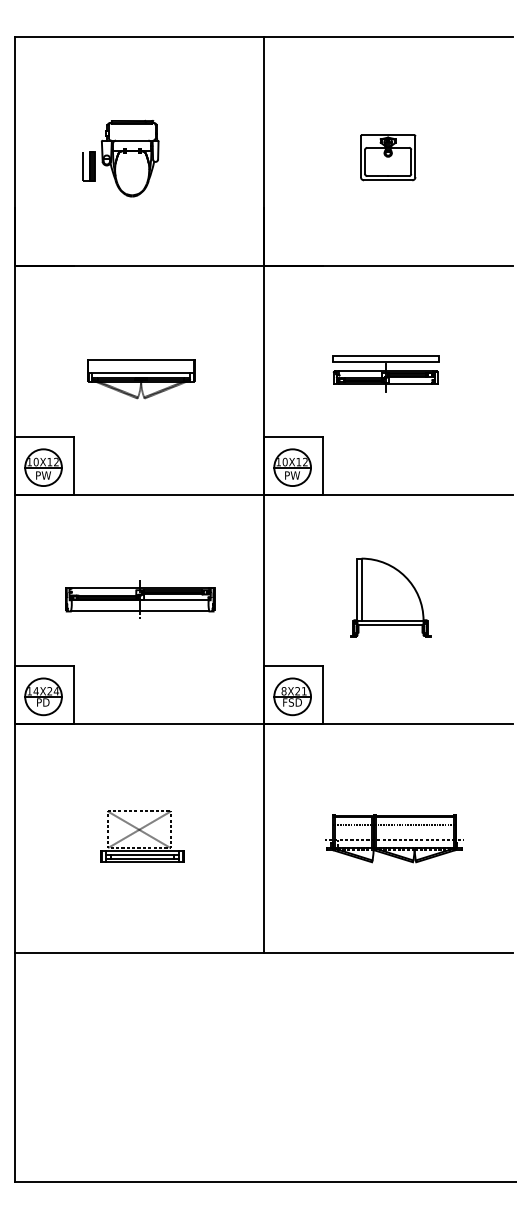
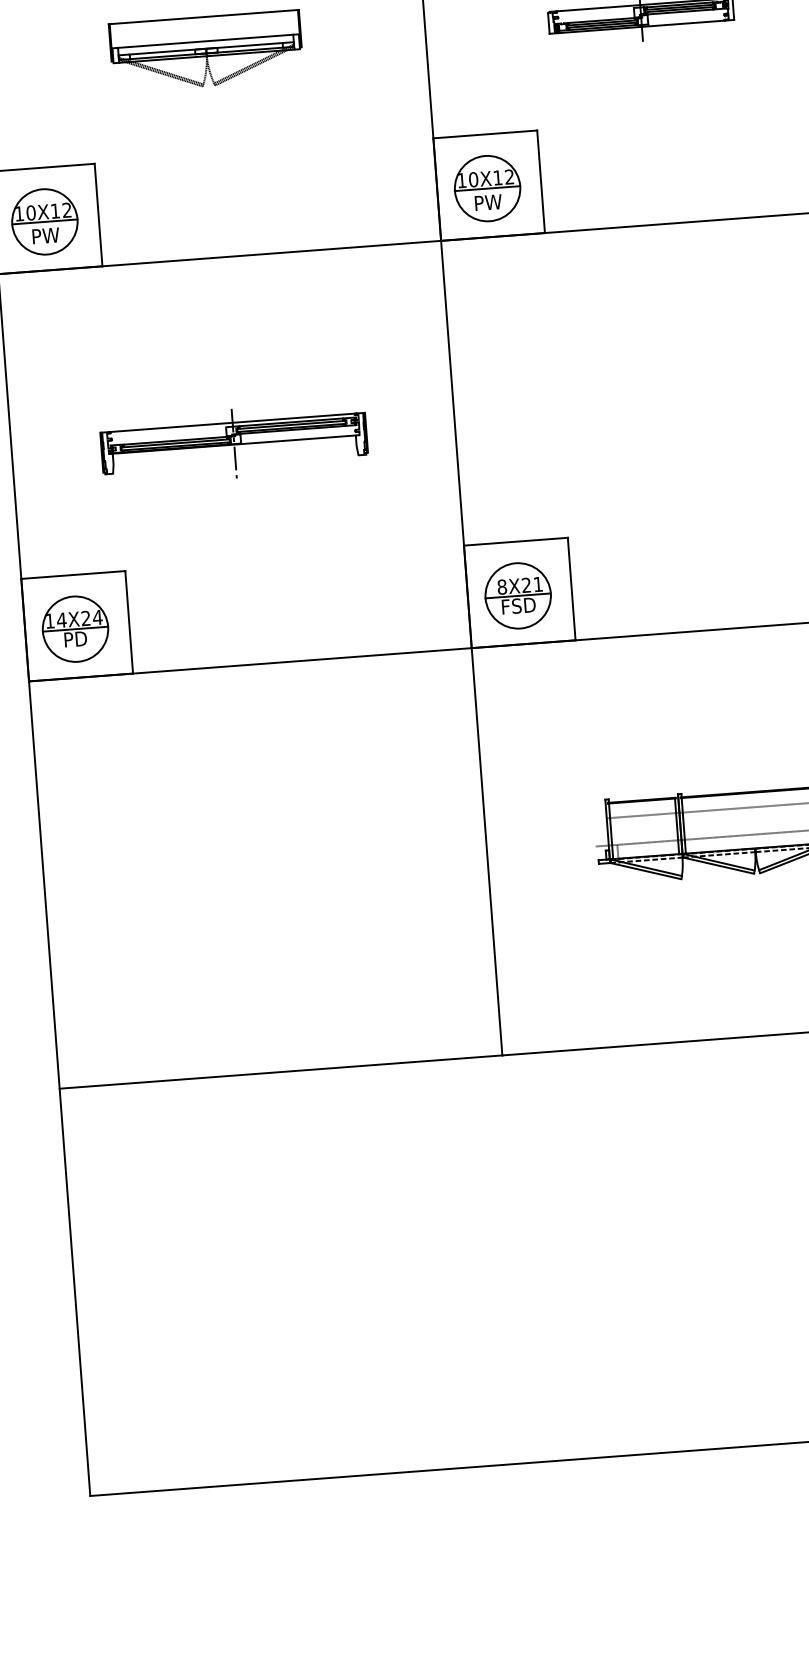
part: (390, 597) -> (678, 406), removed
line: (140, 611) -> (236, 464), removed
part: (142, 836) -> (270, 864), removed

